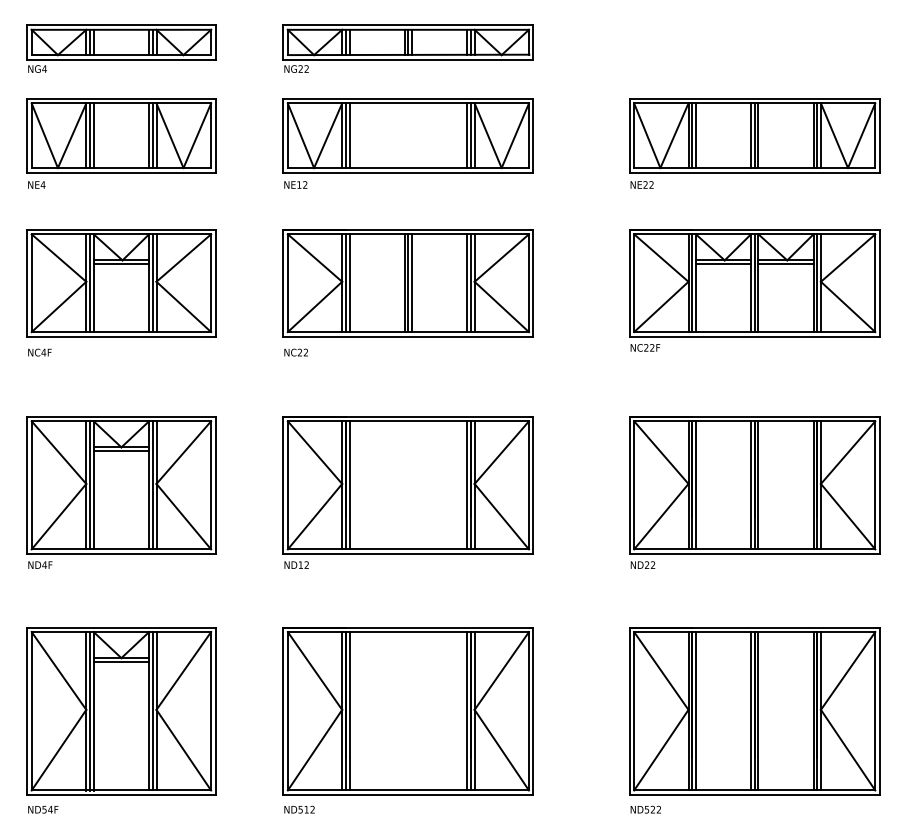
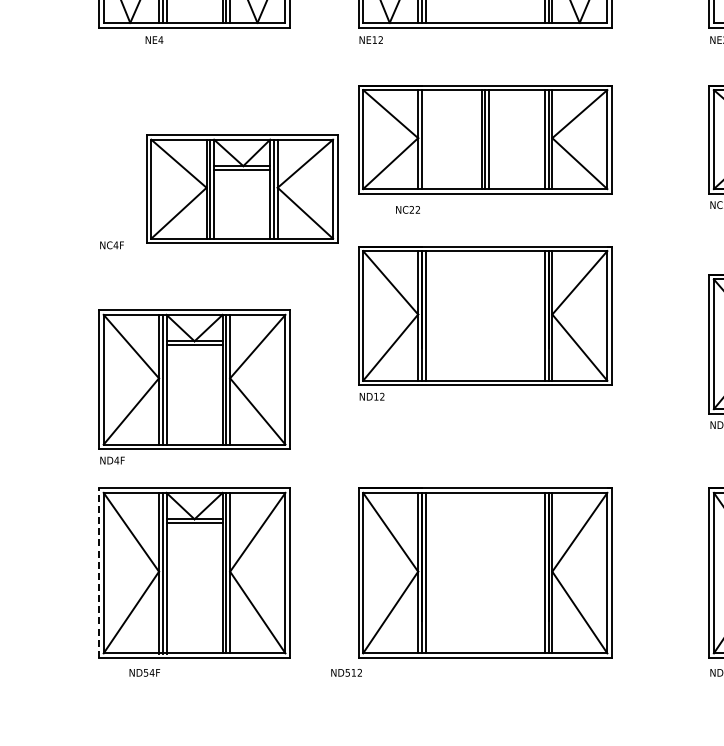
text: (36, 184) -> (154, 39), moved
part: (121, 283) -> (242, 189), moved
line: (349, 283) -> (425, 139), removed
text: (39, 352) -> (111, 245), moved
text: (295, 352) -> (407, 209), moved
part: (121, 492) -> (194, 387), moved
part: (407, 492) -> (484, 323), moved
line: (27, 711) -> (99, 573), solid -> dashed
text: (43, 809) -> (145, 672), moved
text: (299, 809) -> (346, 672), moved

